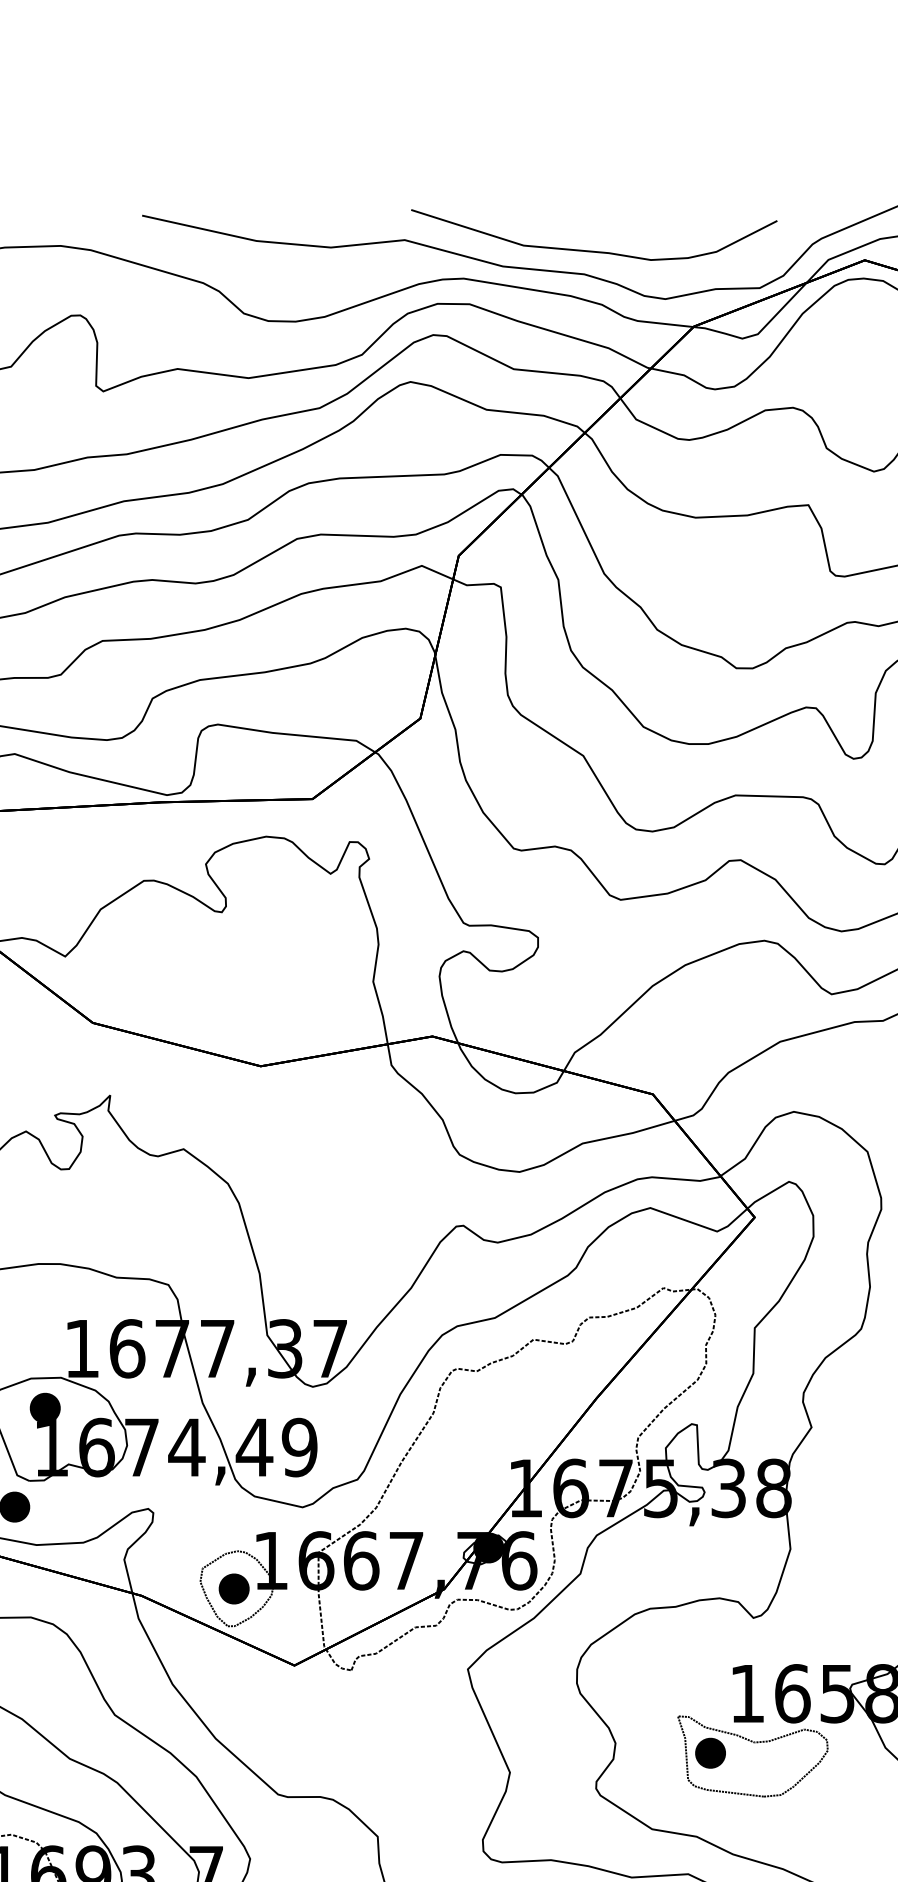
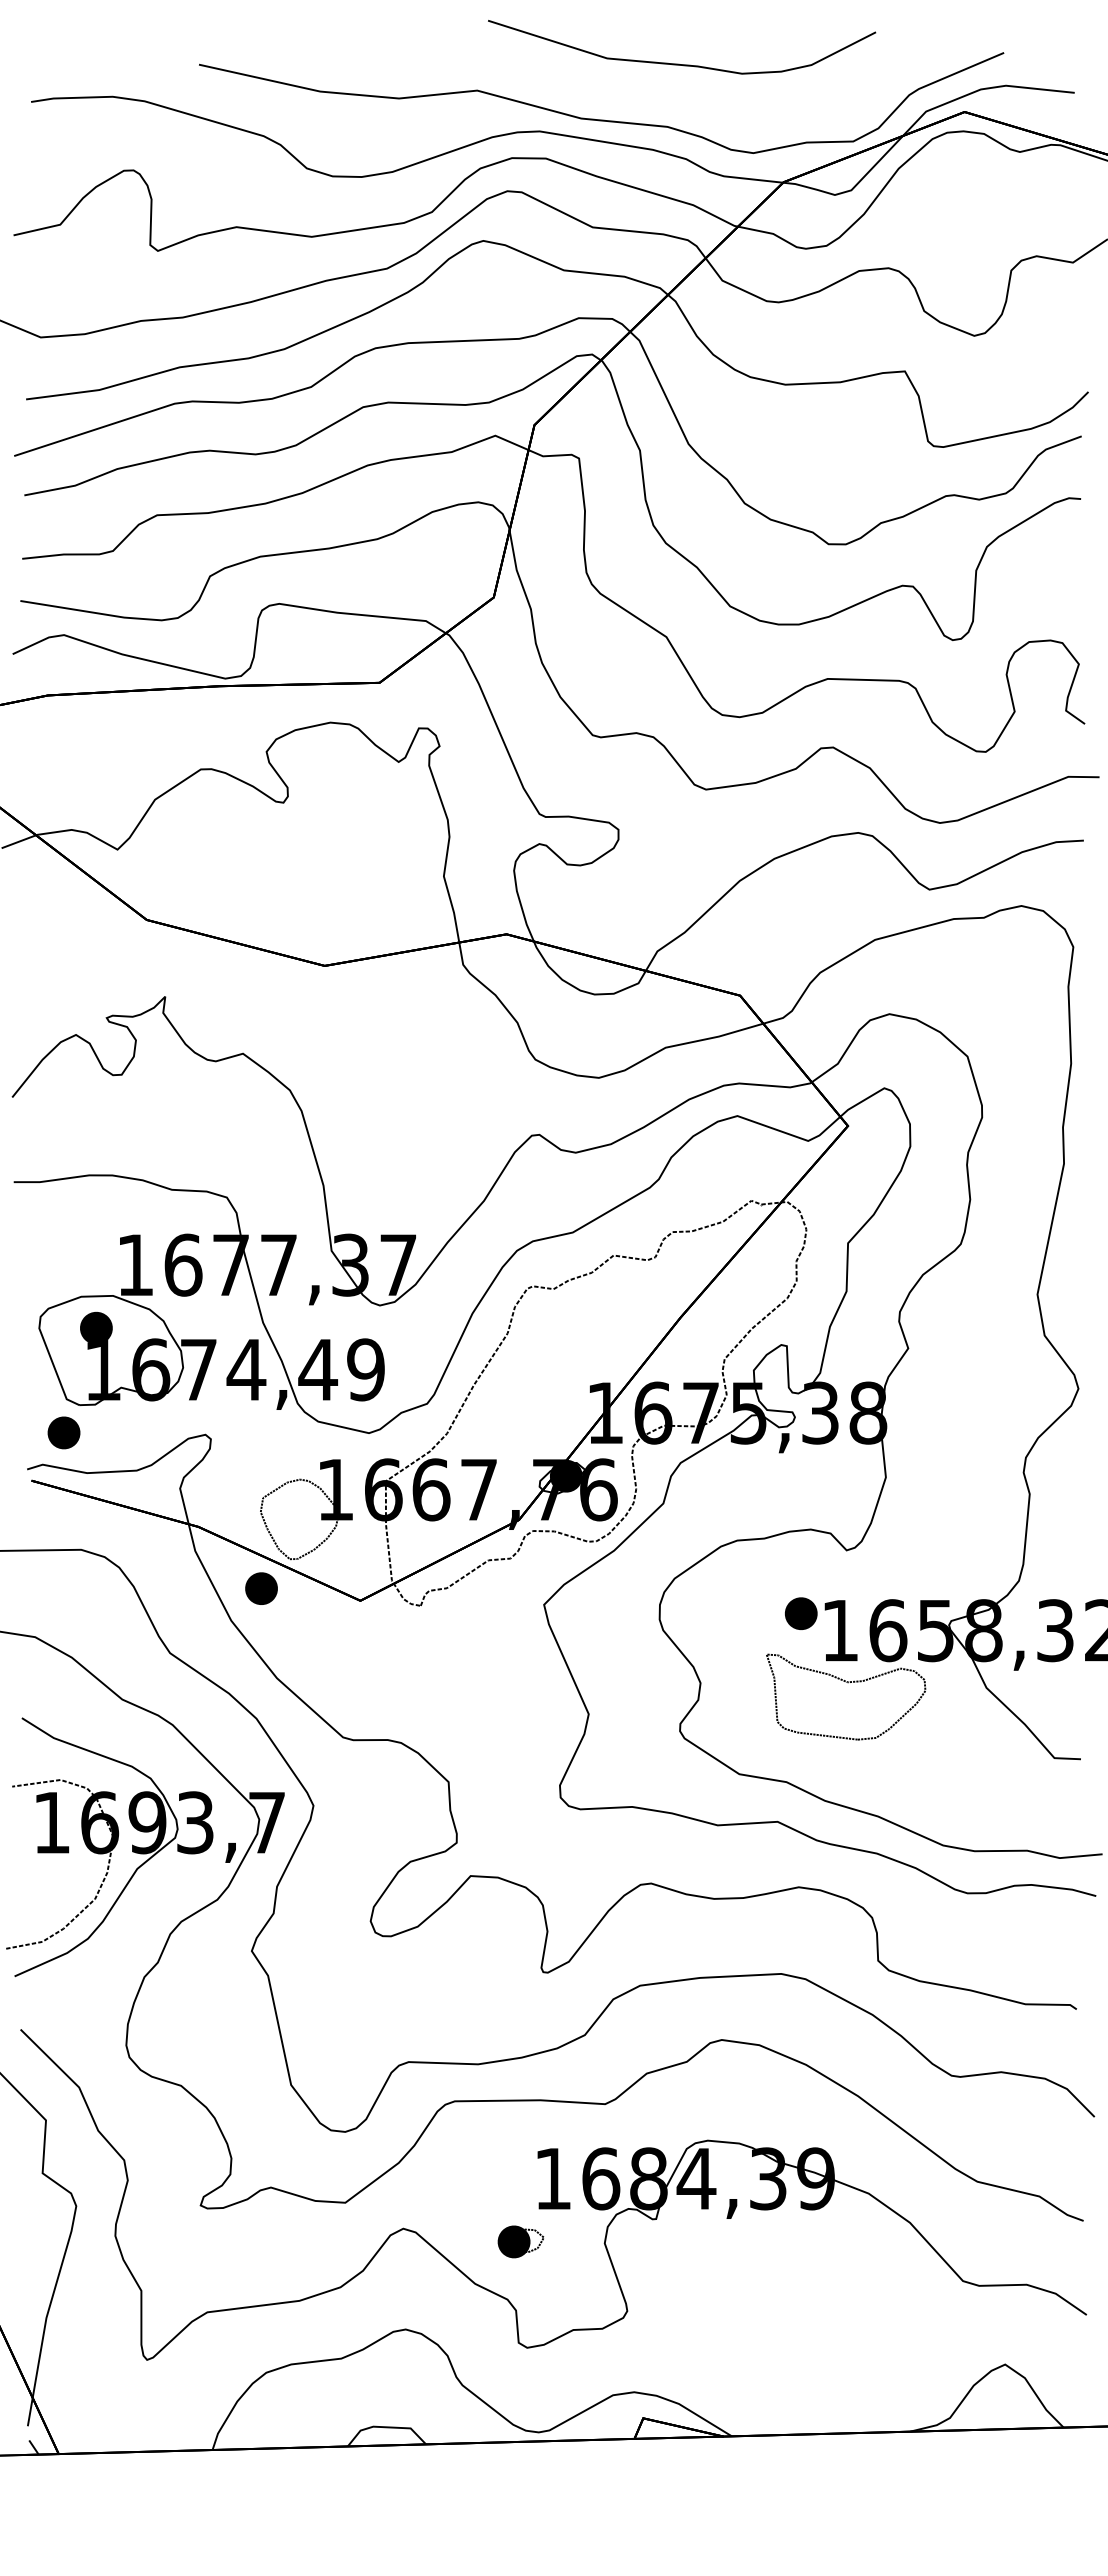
part: (591, 250) -> (679, 63), moved
part: (234, 1588) -> (261, 1588), moved
part: (710, 1753) -> (801, 1613), moved

